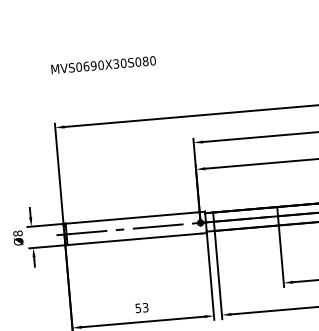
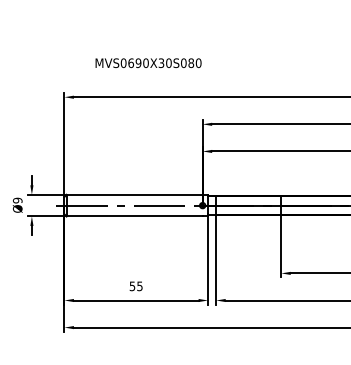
text: (103, 64) -> (148, 62), moved
text: (17, 233) -> (17, 200), Ø8 -> Ø9
text: (145, 306) -> (139, 285), 53 -> 55

